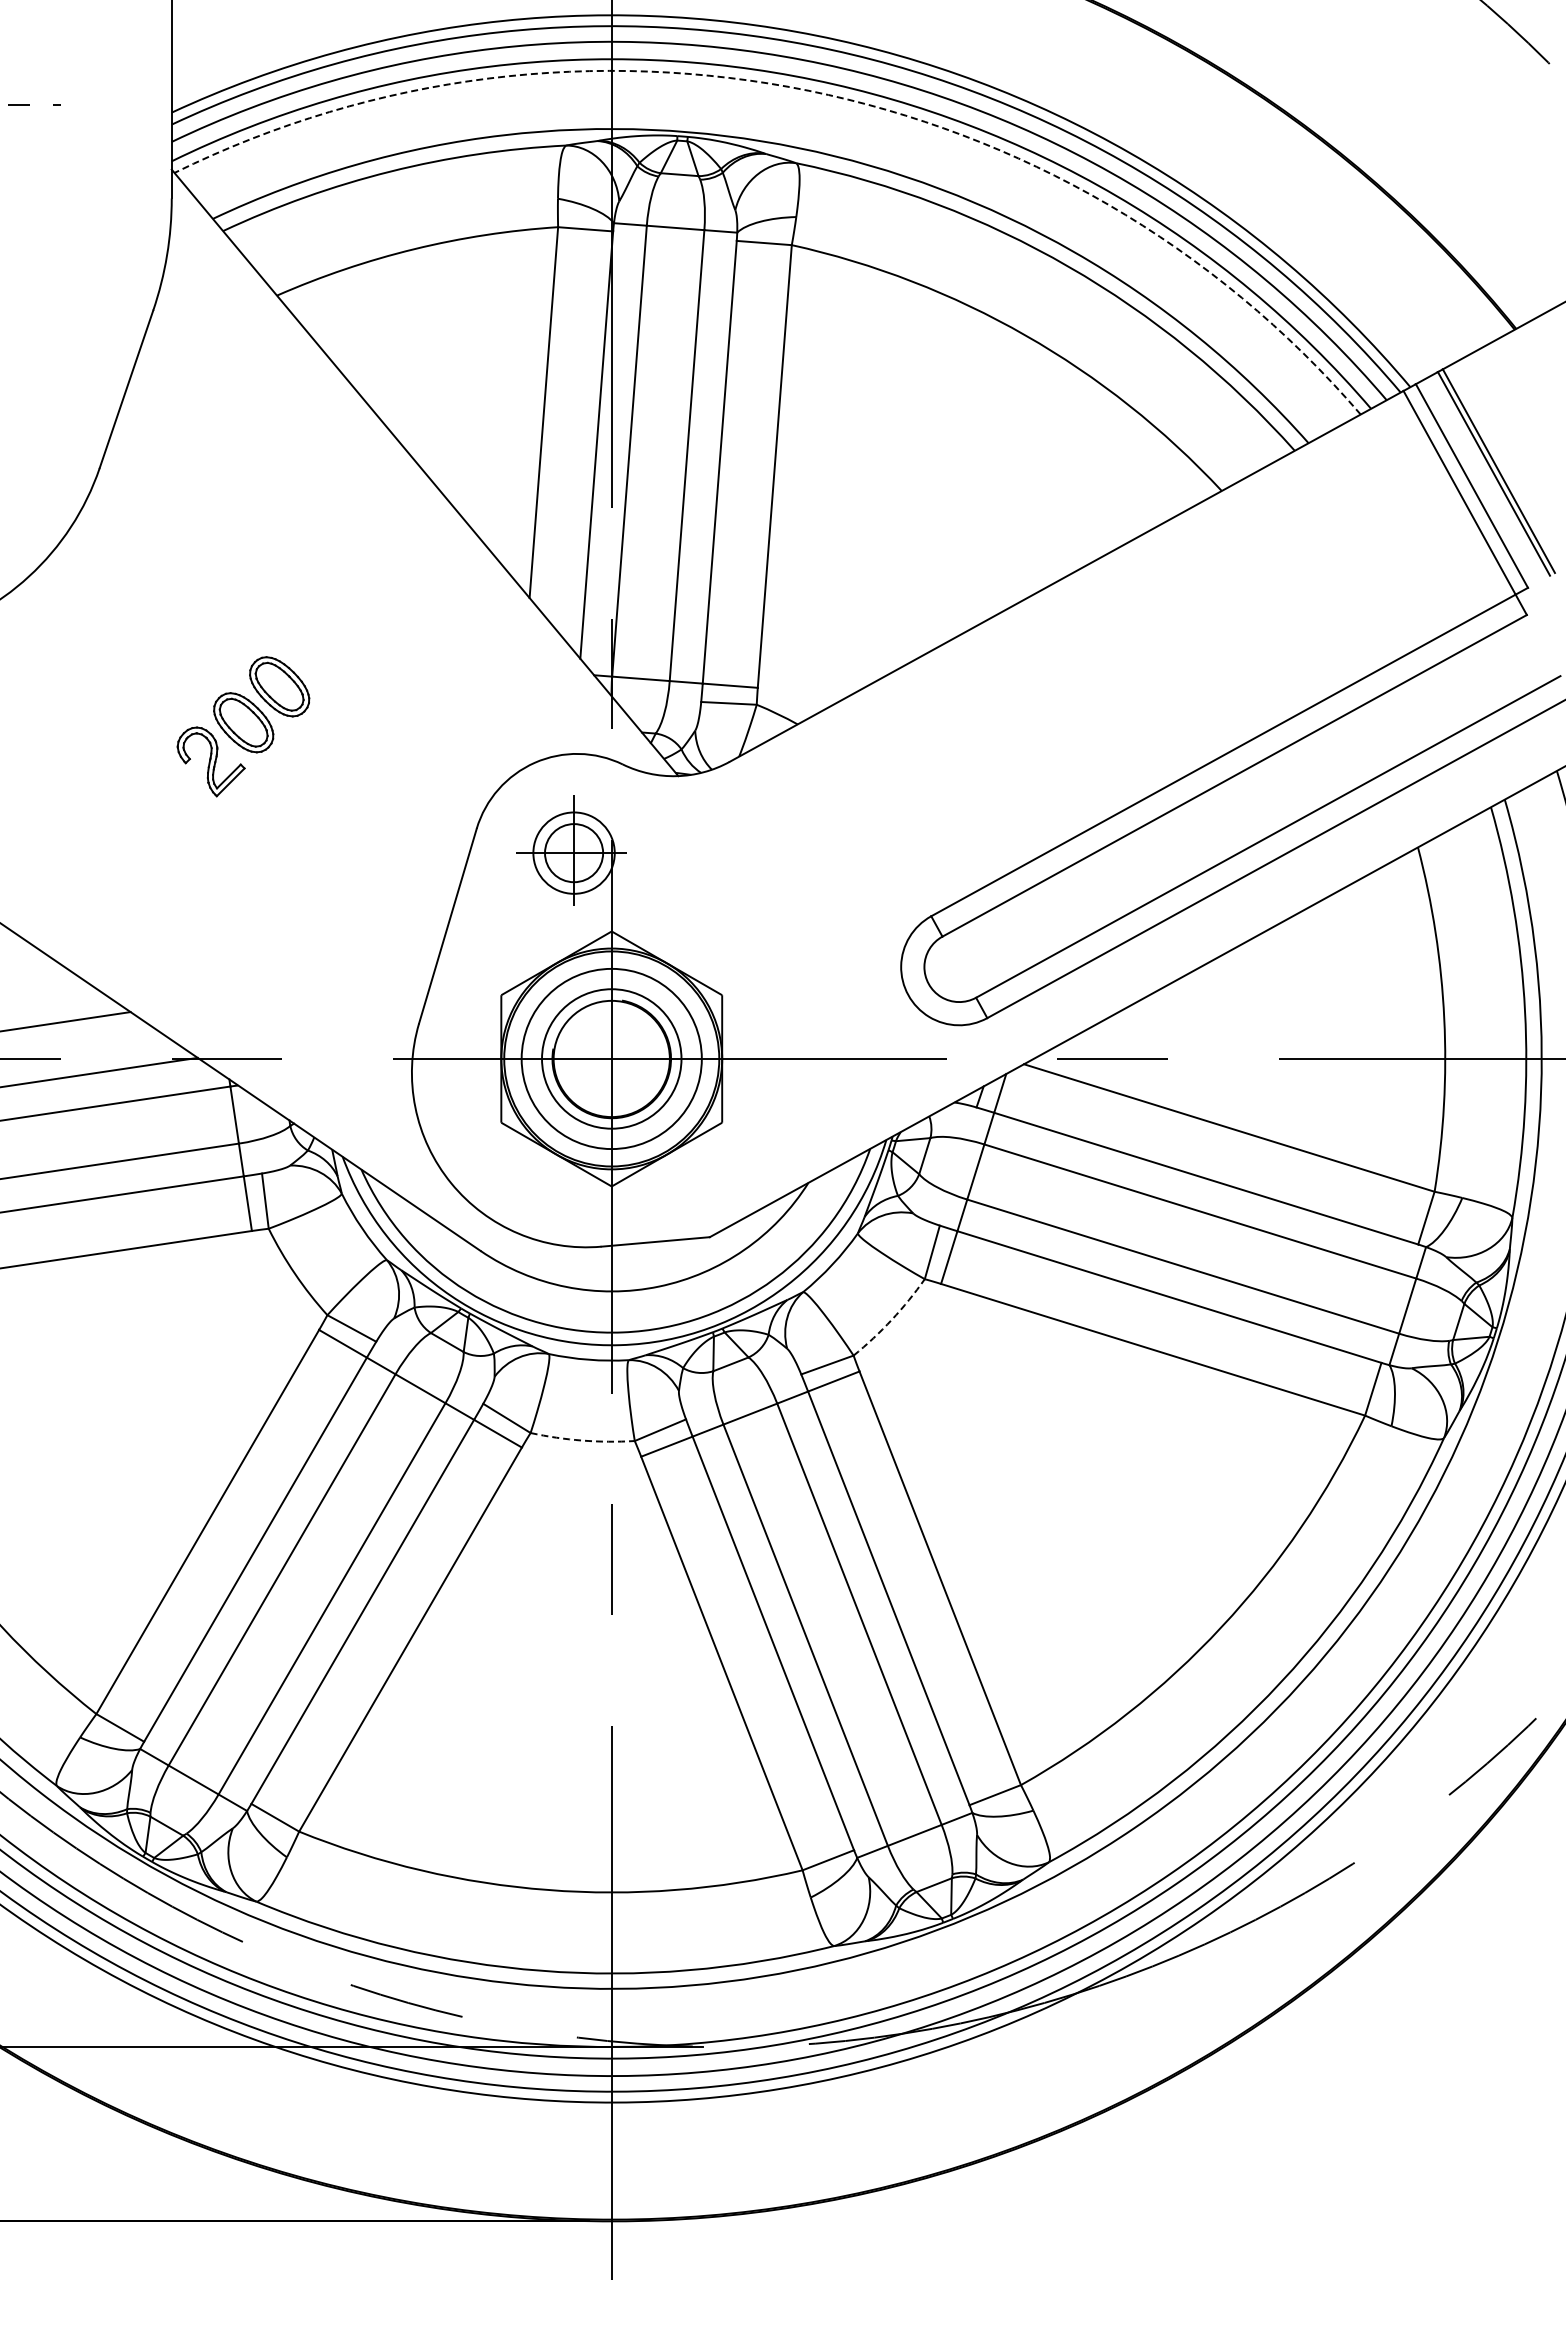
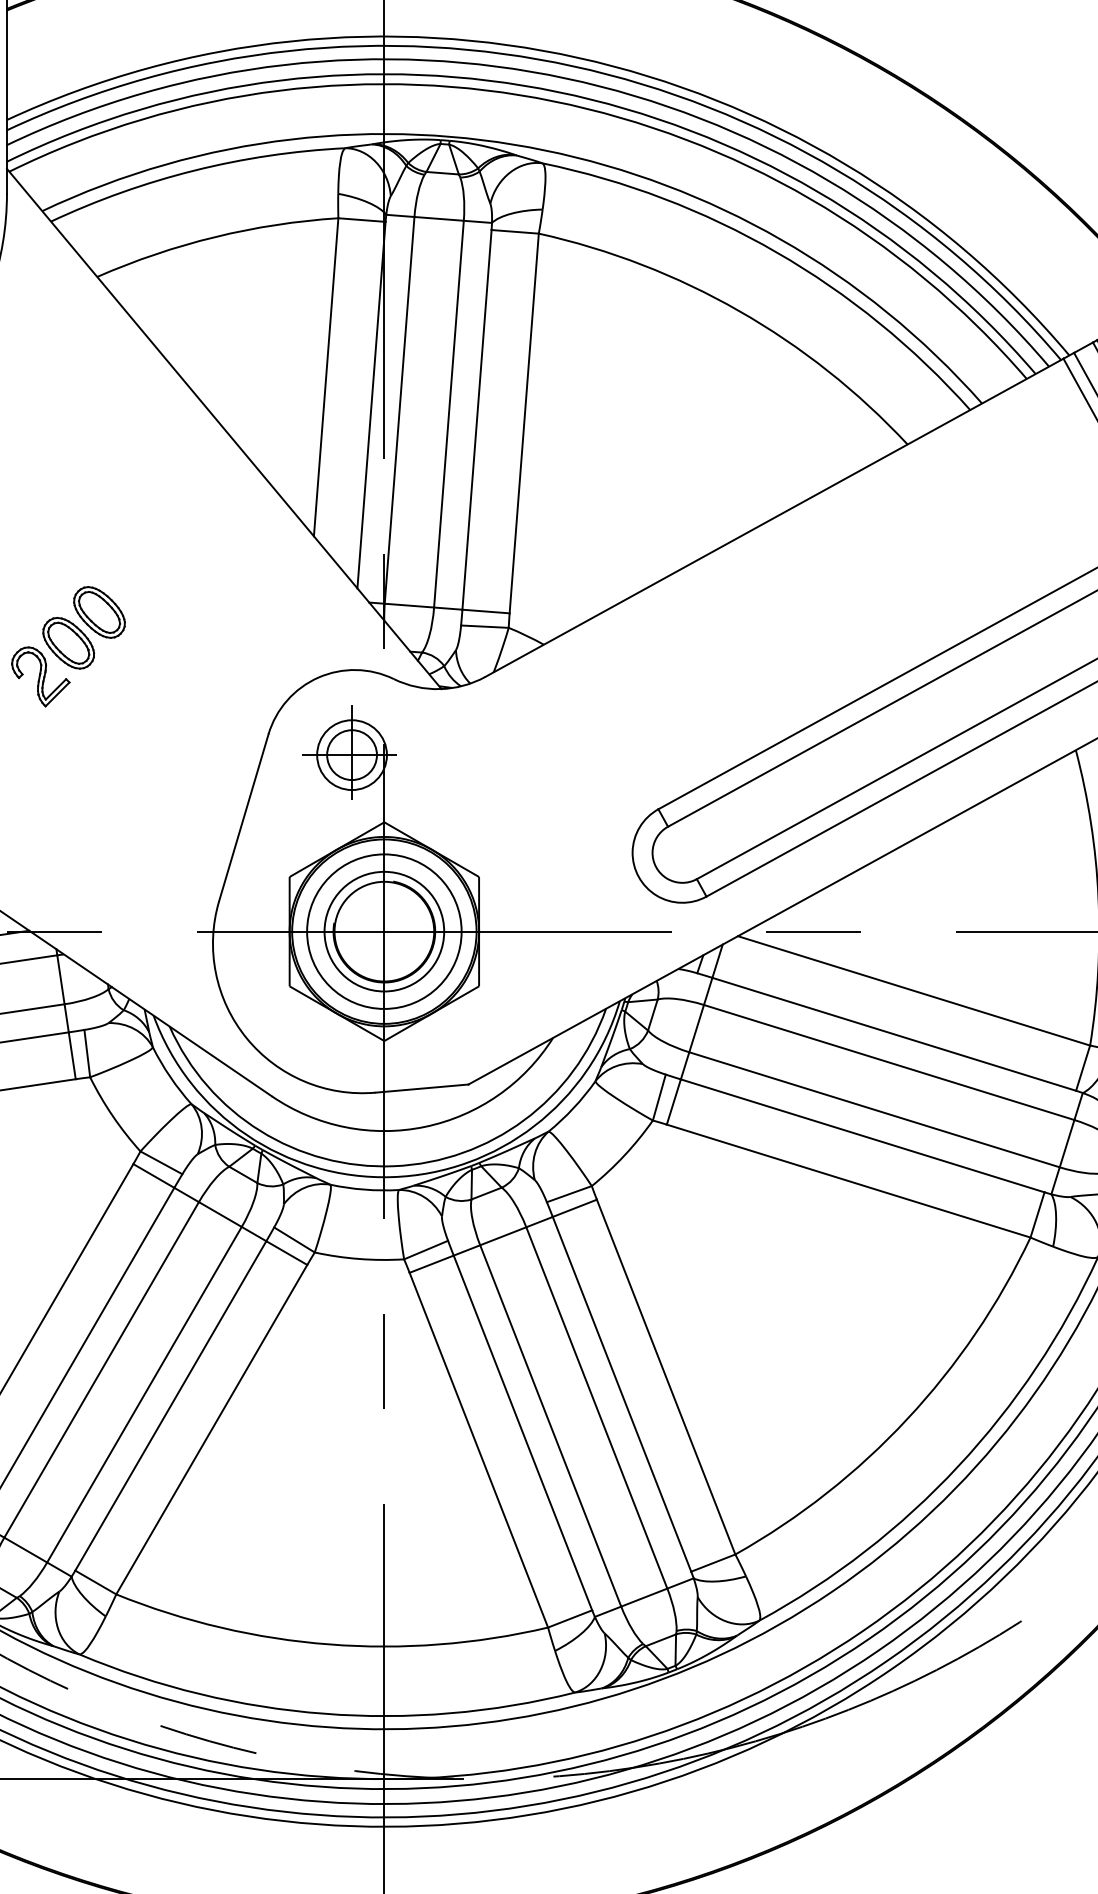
arc: (808, 90) -> (553, 101), dashed -> solid
arc: (891, 1319) -> (624, 1155), dashed -> solid
arc: (582, 1440) -> (359, 1258), dashed -> solid

